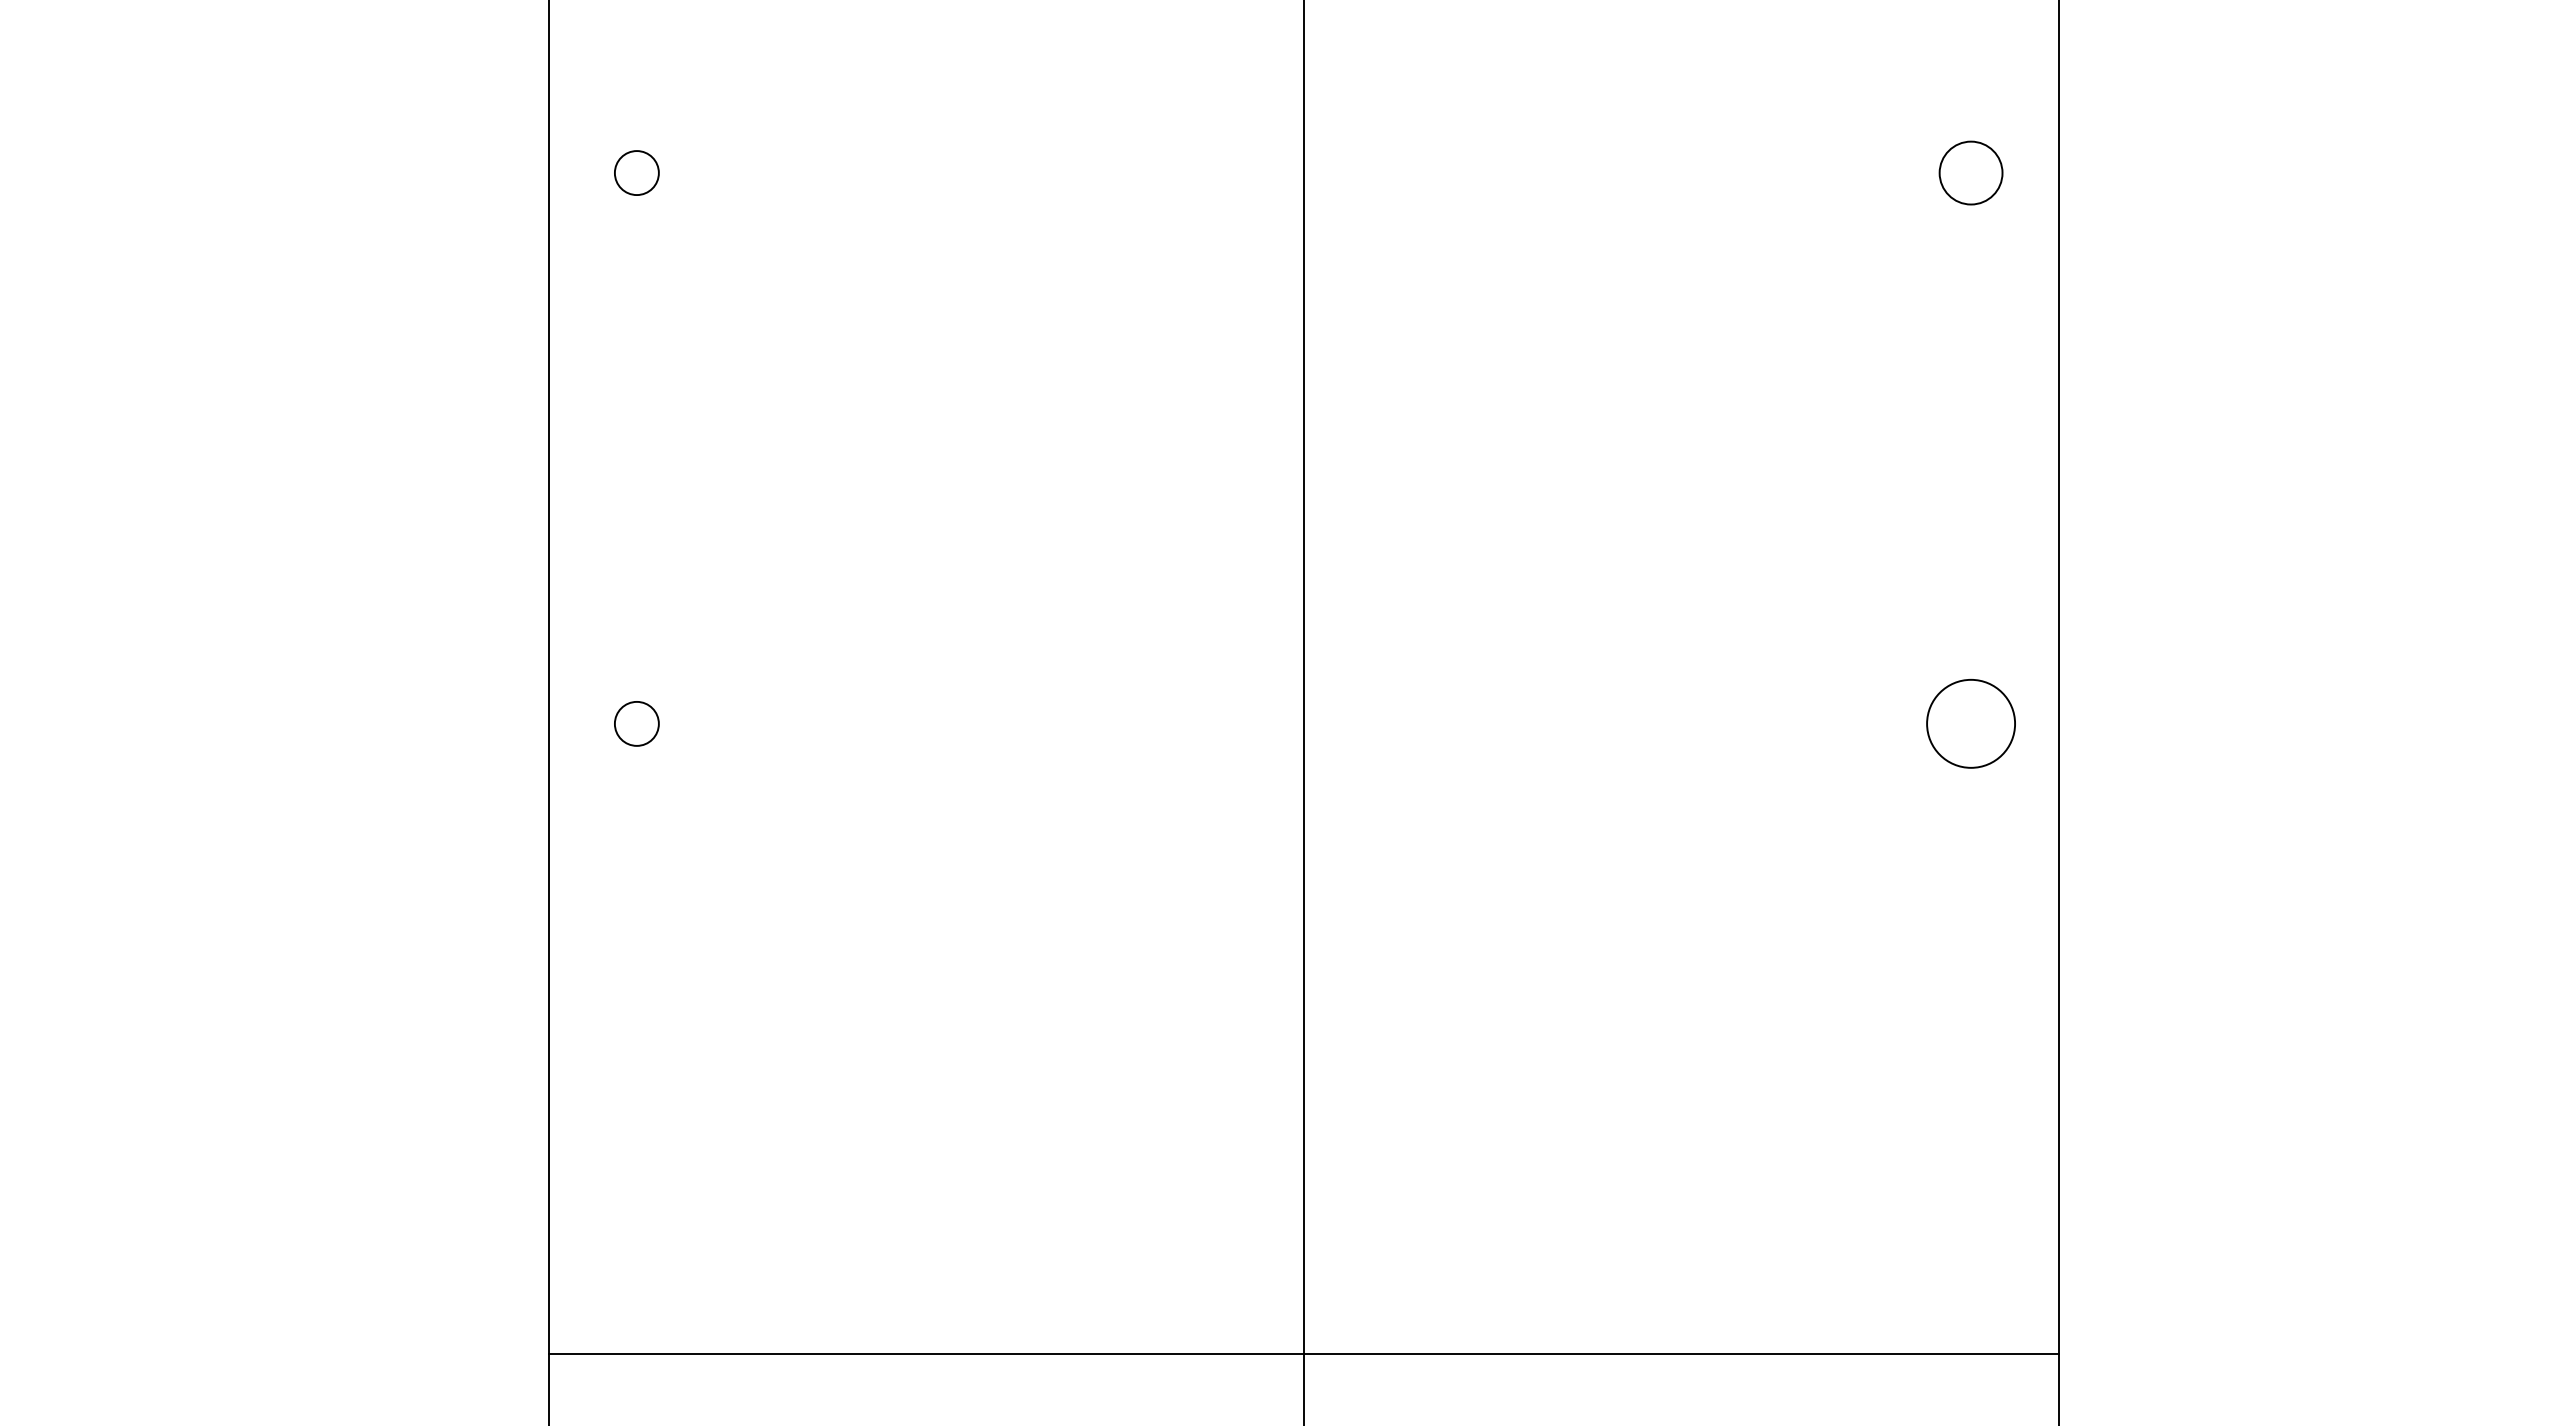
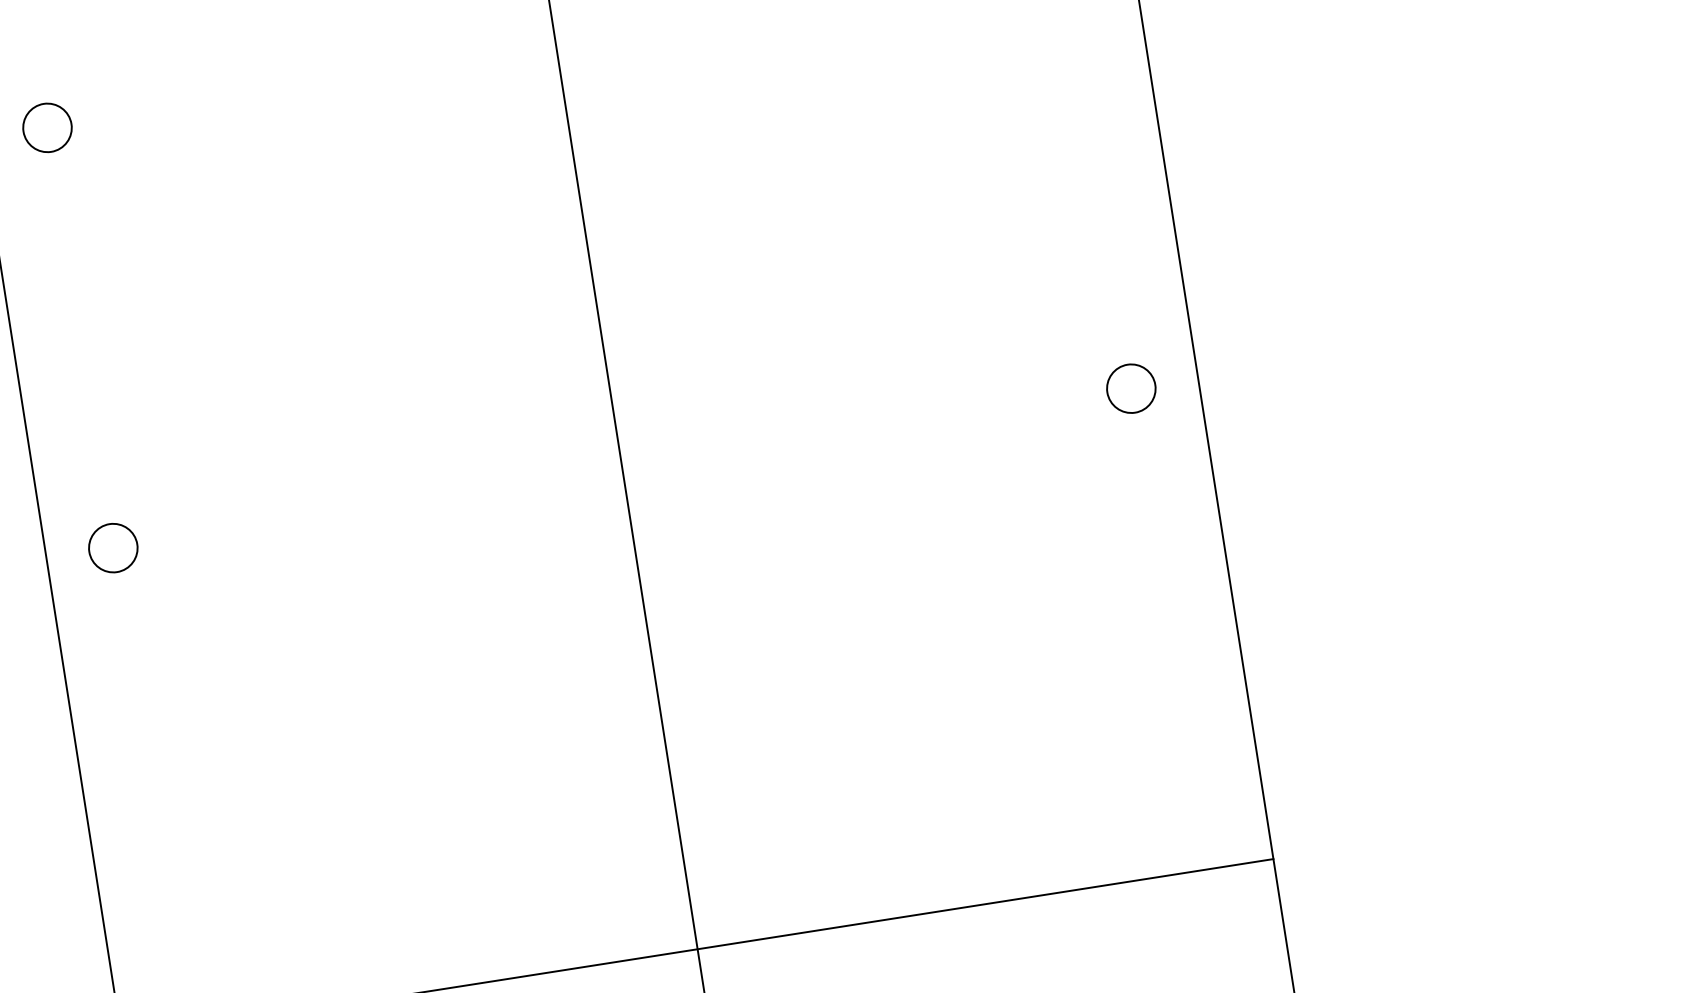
circle: (636, 172) -> (47, 127), size x1.43
circle: (636, 723) -> (113, 547), size x1.43
circle: (1970, 723) -> (1130, 388), size x0.71

